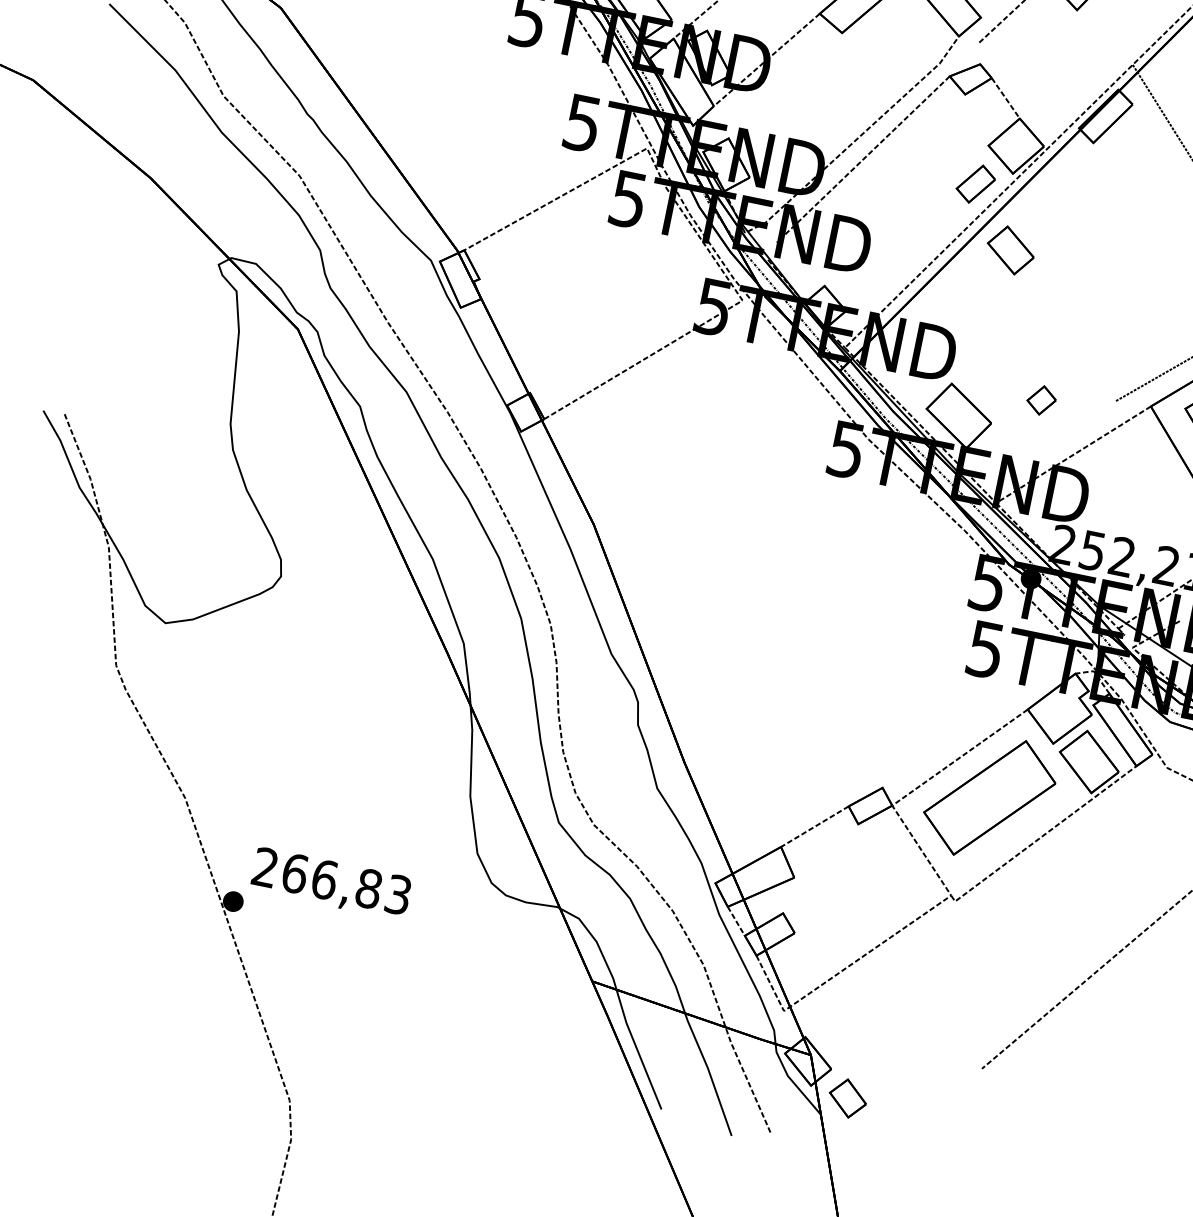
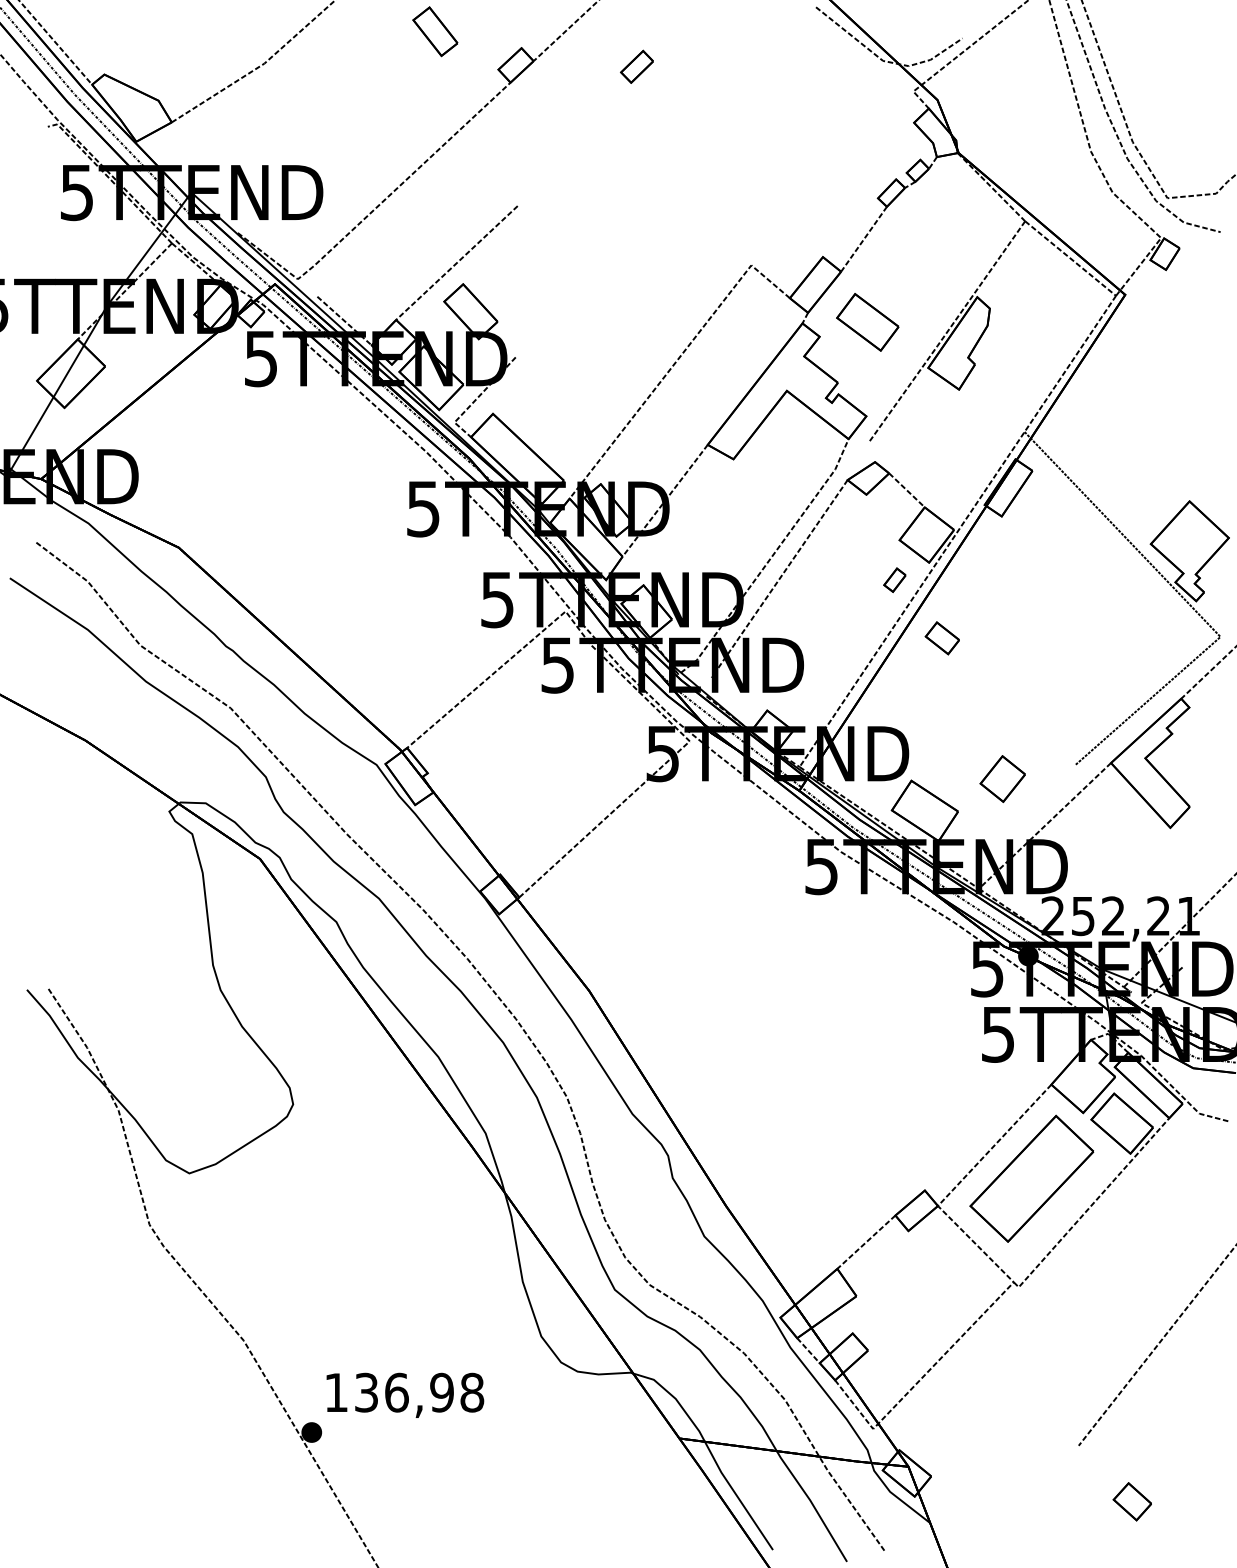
part: (975, 183) -> (894, 579), size x0.6
part: (1010, 250) -> (942, 638), size x0.7
part: (1041, 399) -> (1002, 778), size x1.6
text: (332, 881) -> (404, 1392), 266,83 -> 136,98
part: (847, 1098) -> (1131, 1501), moved

